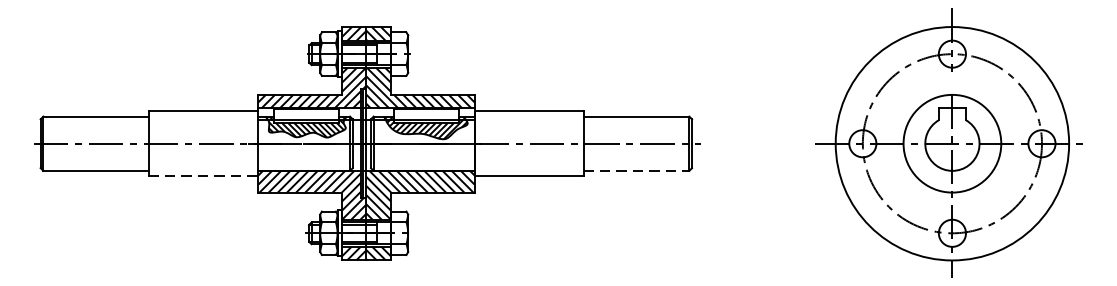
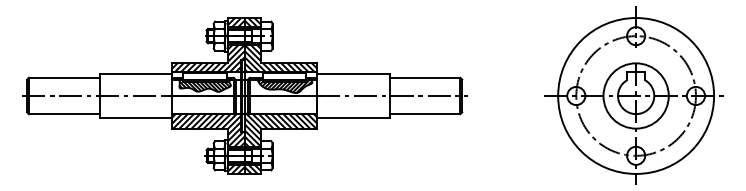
line: (637, 171) -> (425, 114), dashed -> solid
line: (202, 175) -> (135, 117), dashed -> solid

